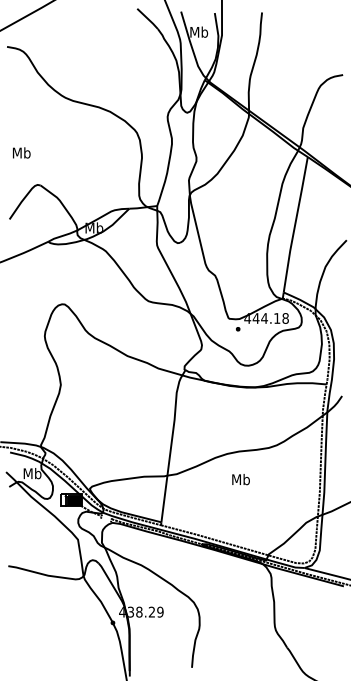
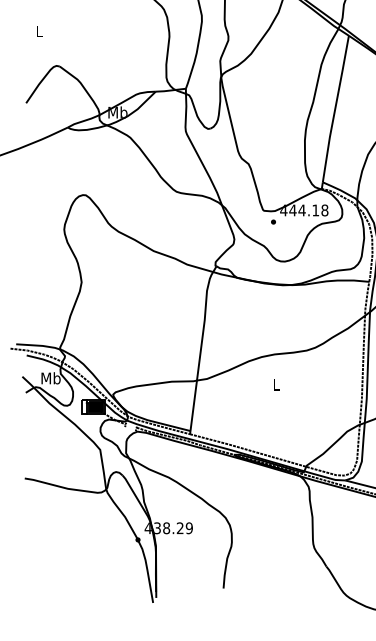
text: (21, 152) -> (39, 30), Mb -> L
text: (240, 479) -> (276, 384), Mb -> L

